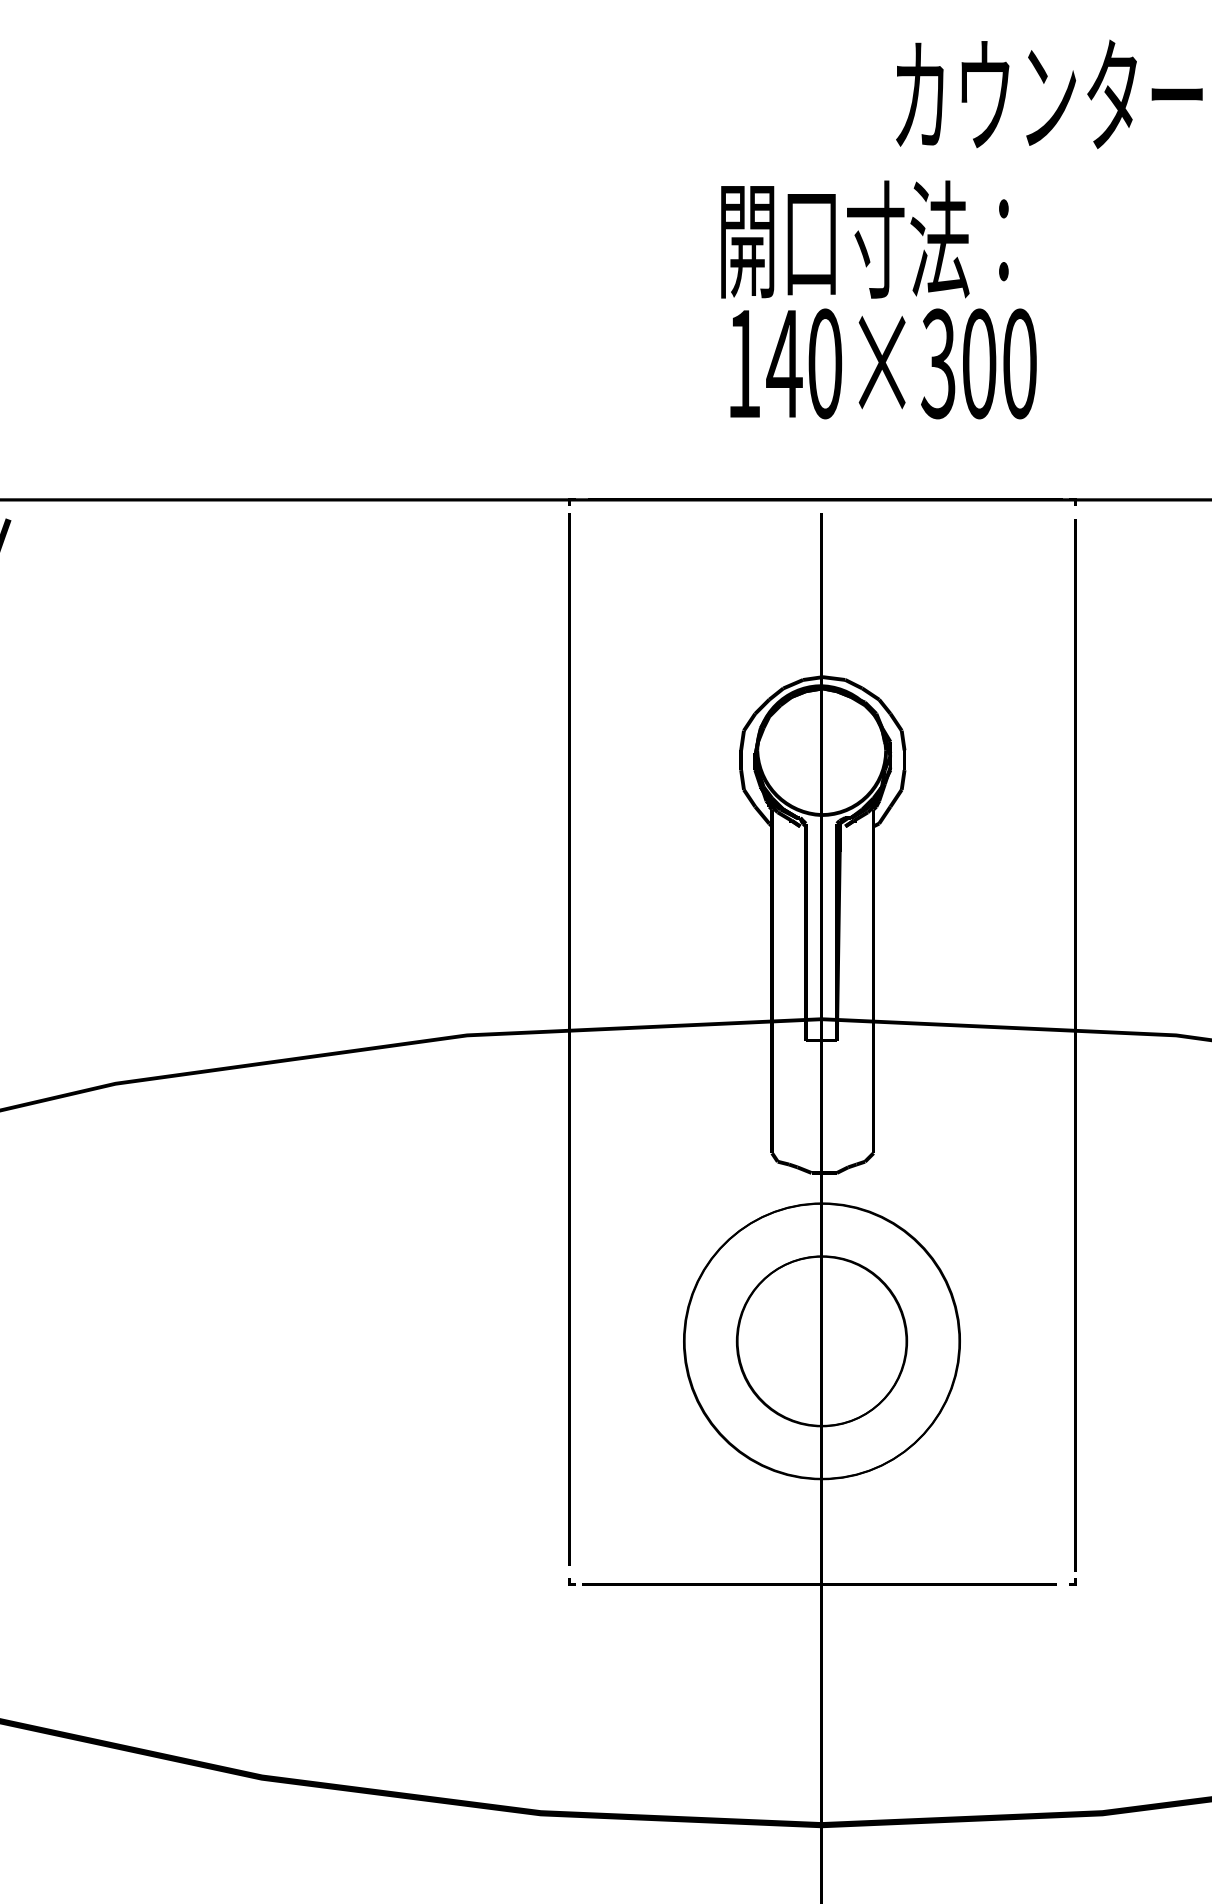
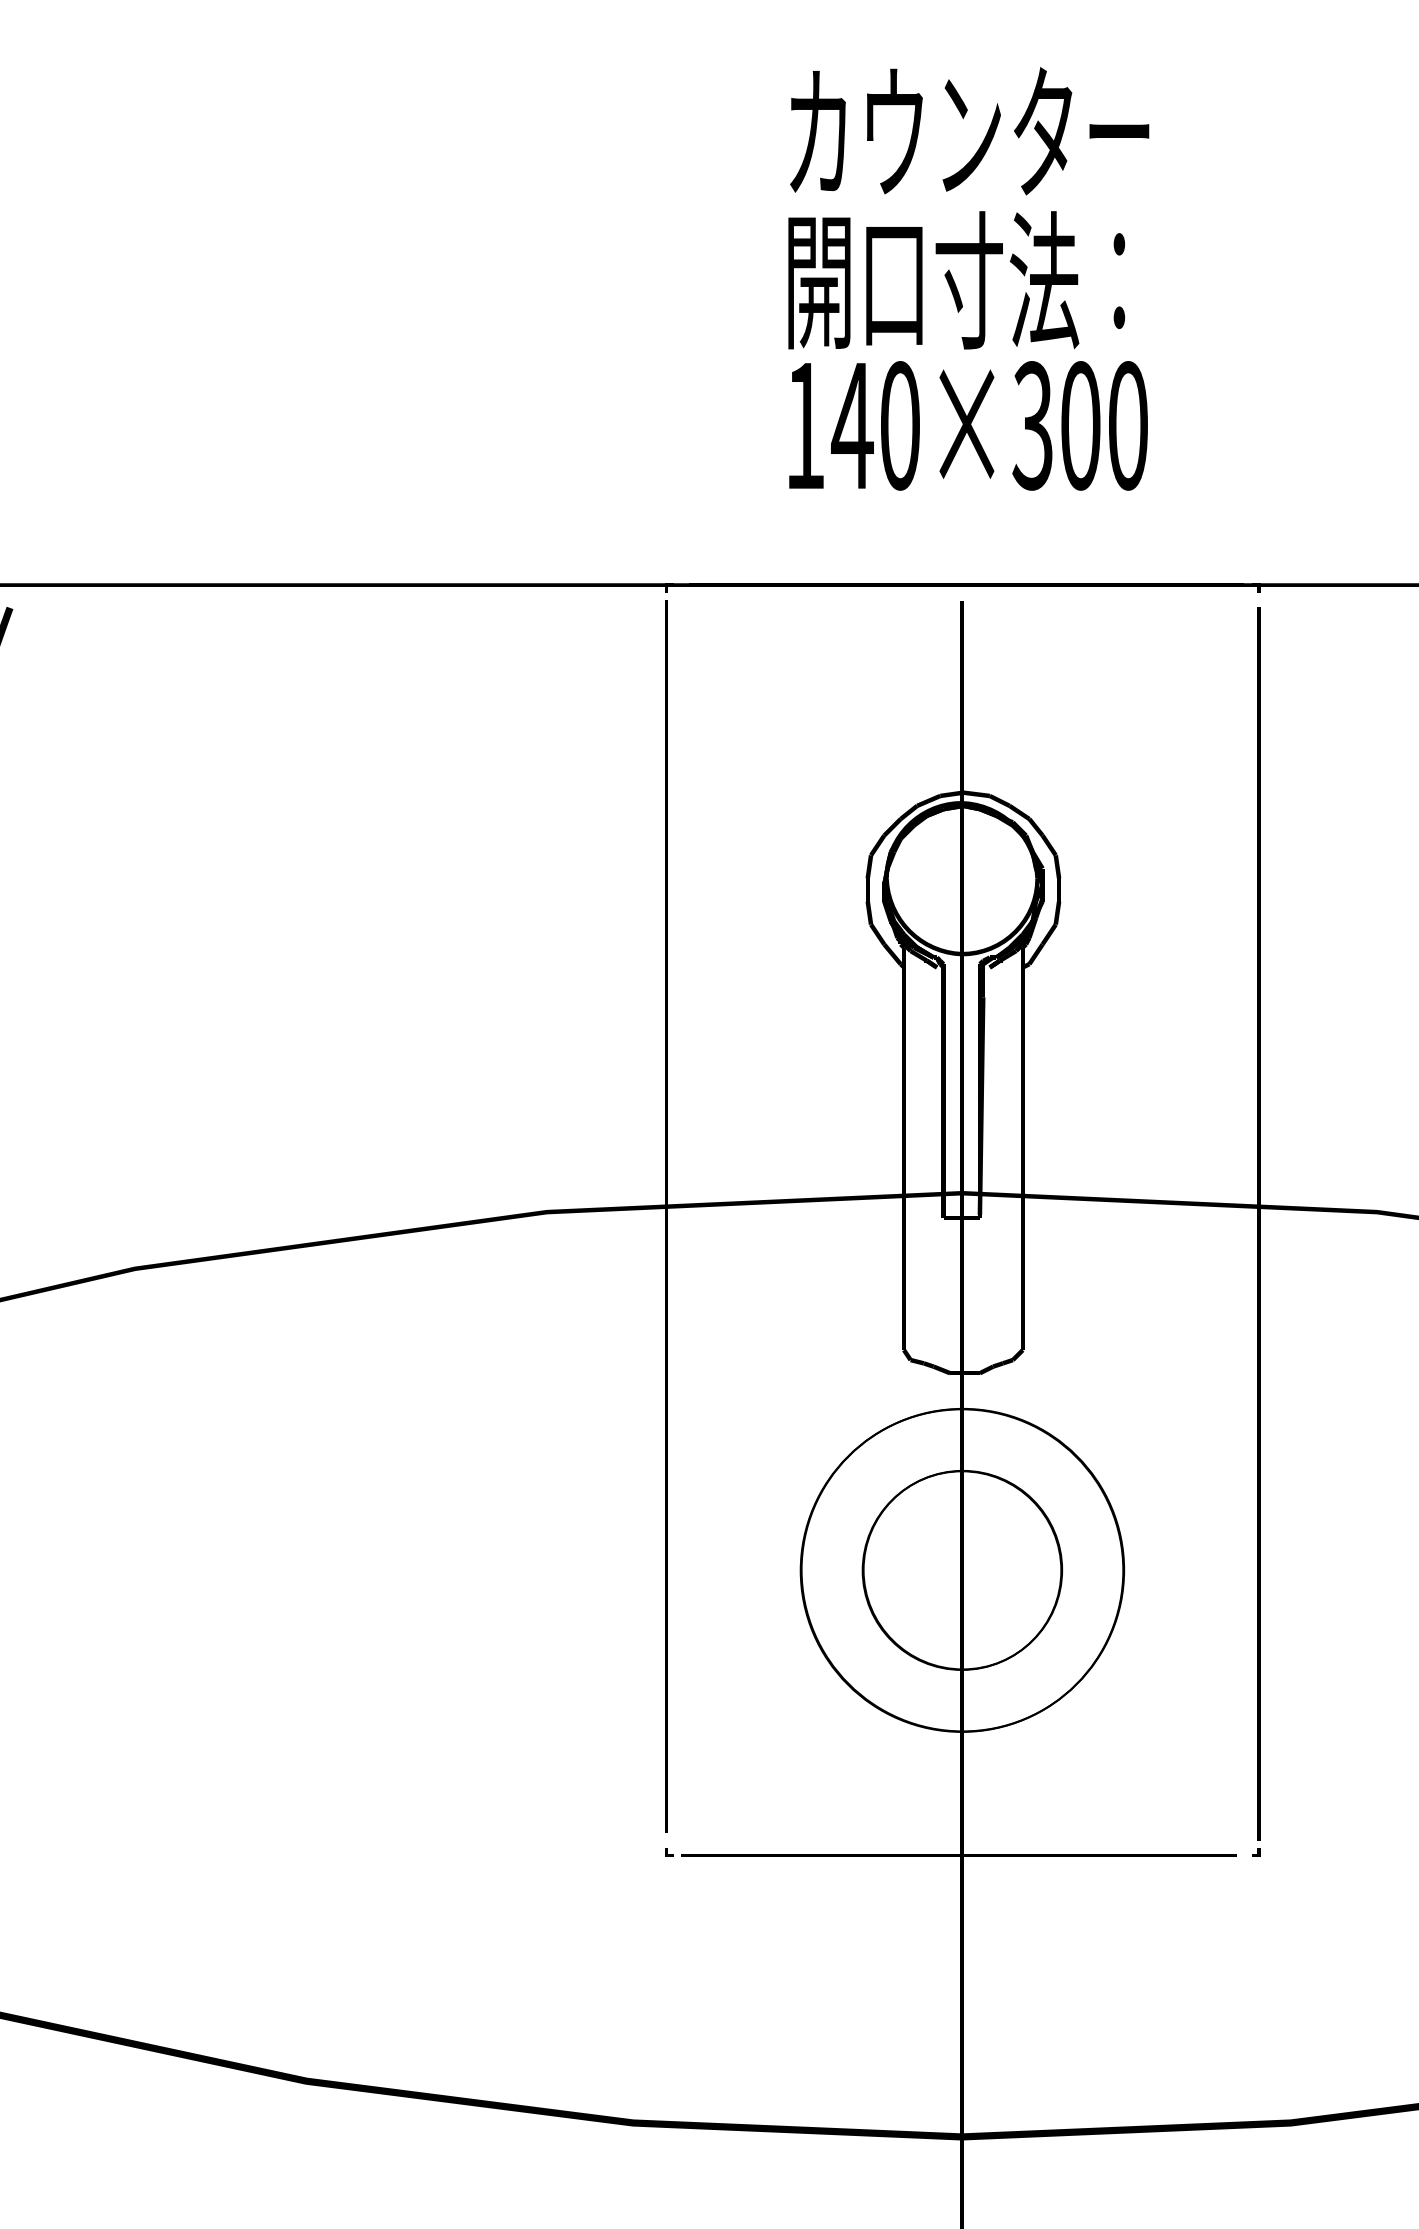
text: (1049, 94) -> (969, 131), moved
text: (864, 239) -> (956, 280), moved
text: (883, 363) -> (968, 425), moved

